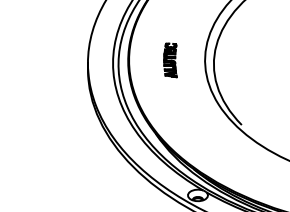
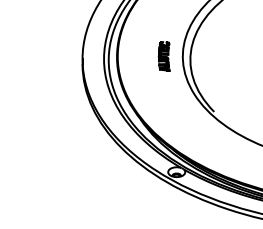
part: (169, 60) -> (163, 56), moved

